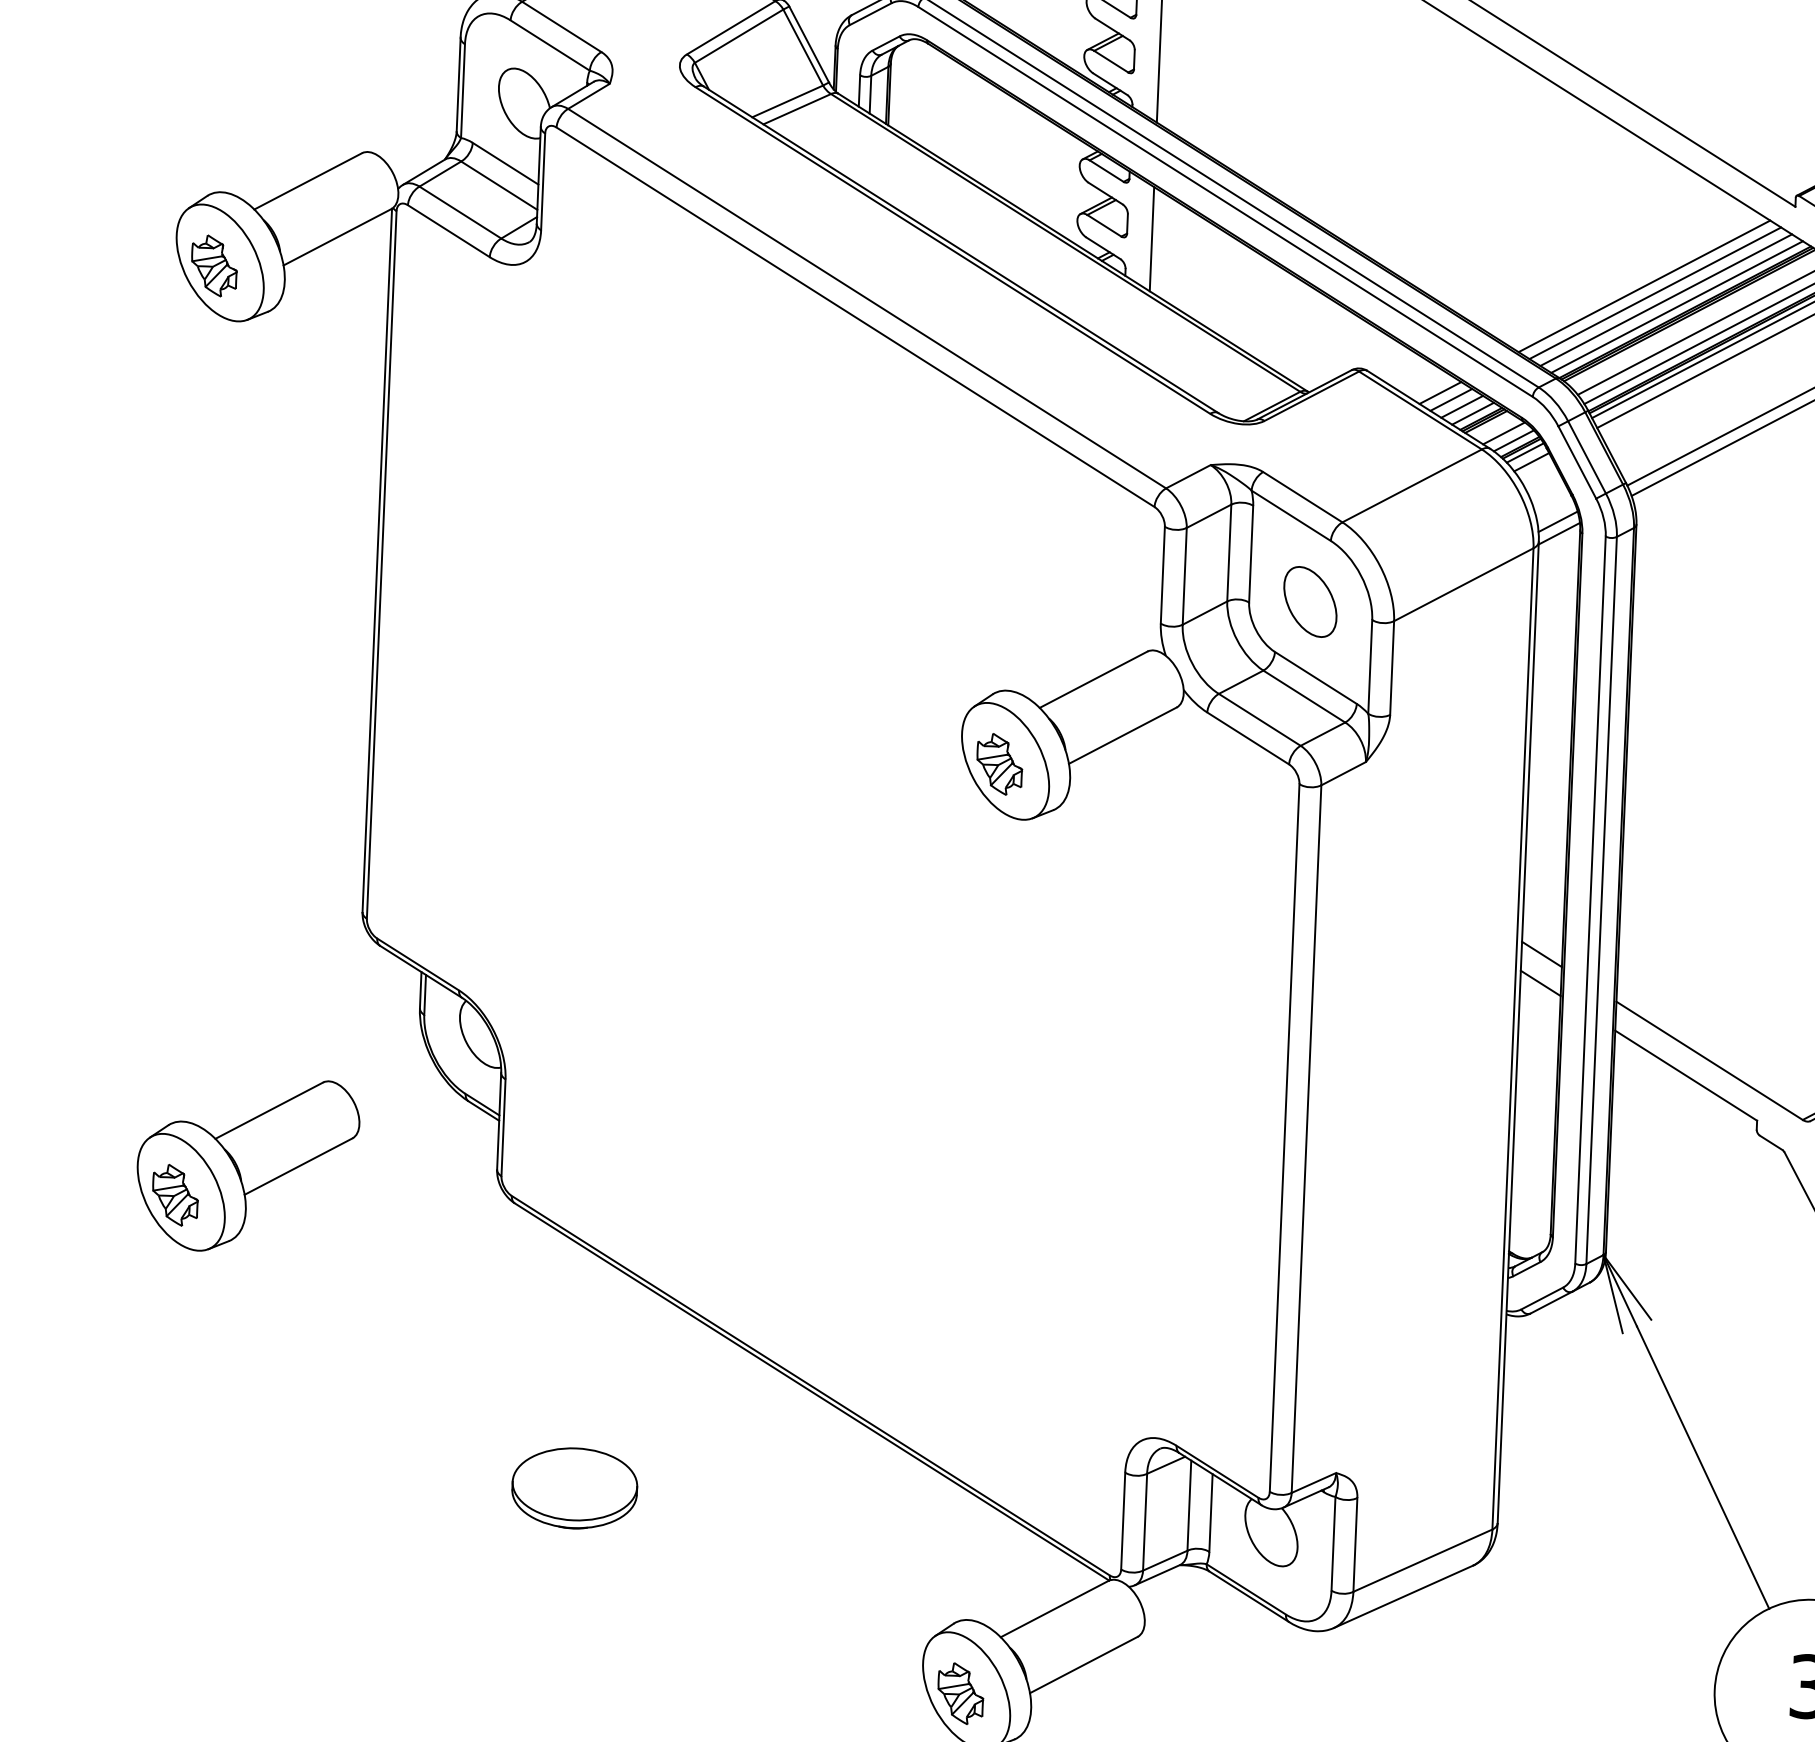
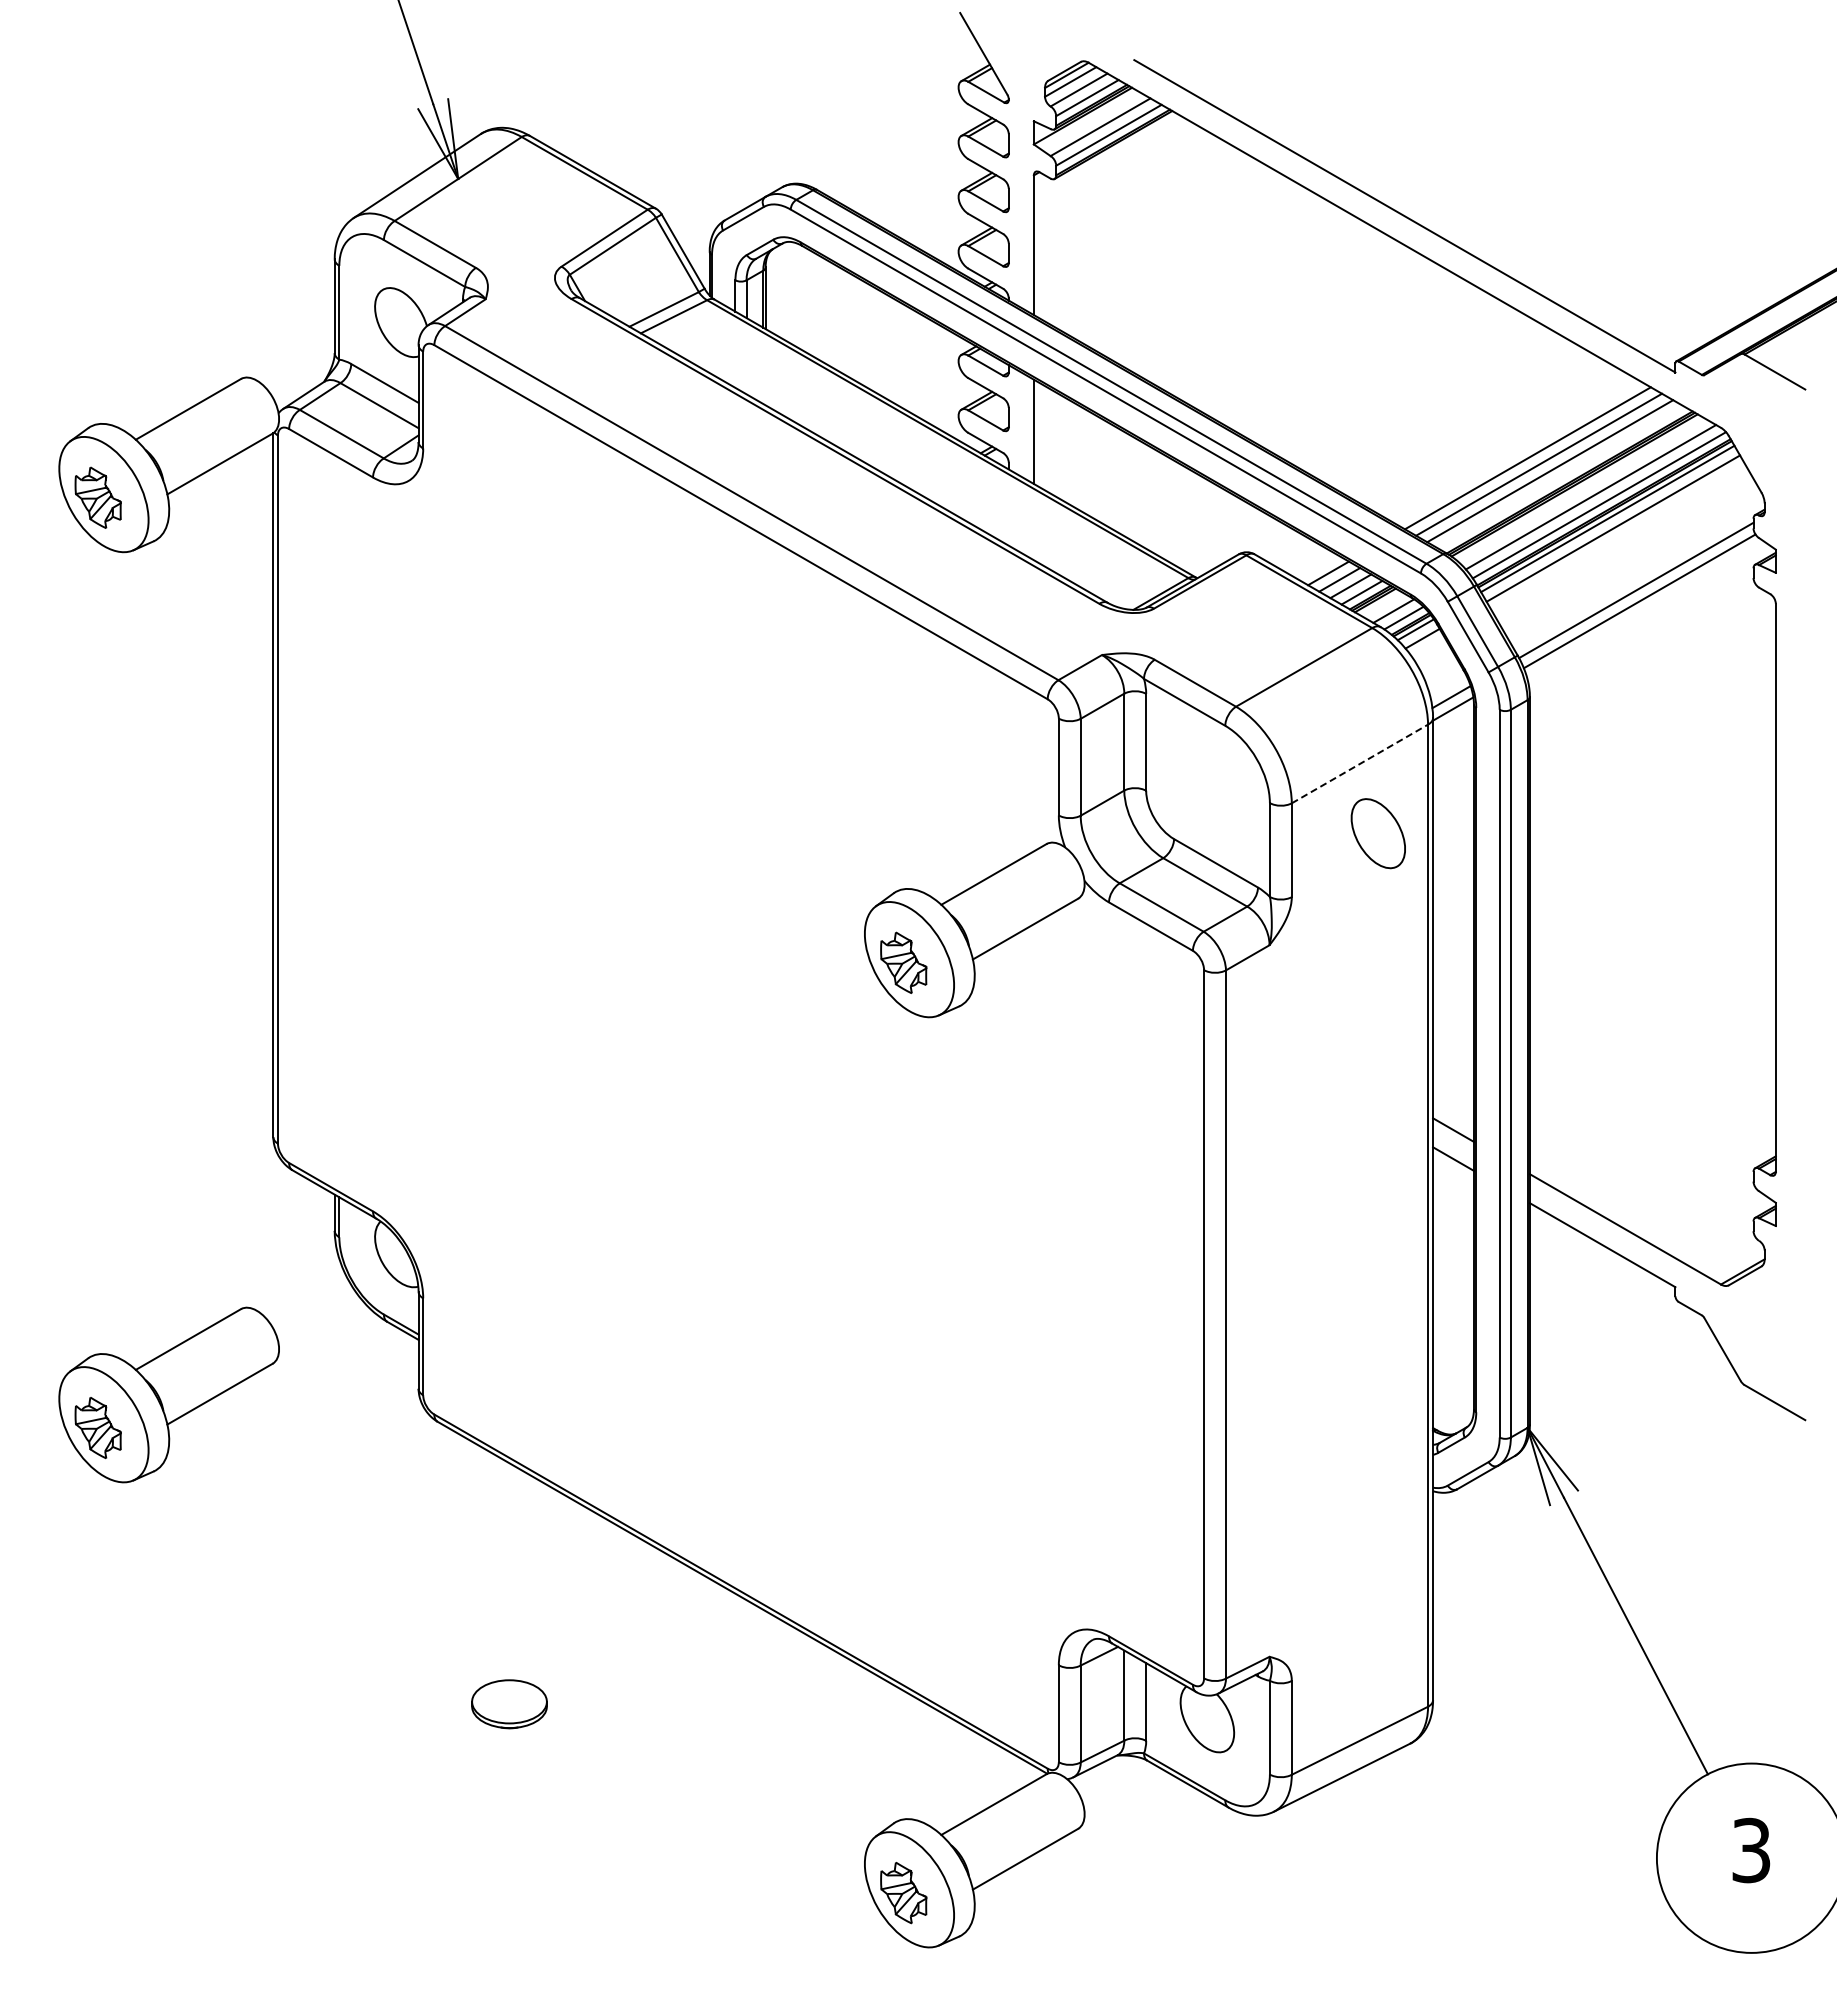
line: (1677, 306) -> (1561, 477), removed
line: (1463, 584) -> (1359, 763), solid -> dashed
part: (1309, 601) -> (1377, 833), moved
part: (574, 1488) -> (509, 1704), size x0.6

